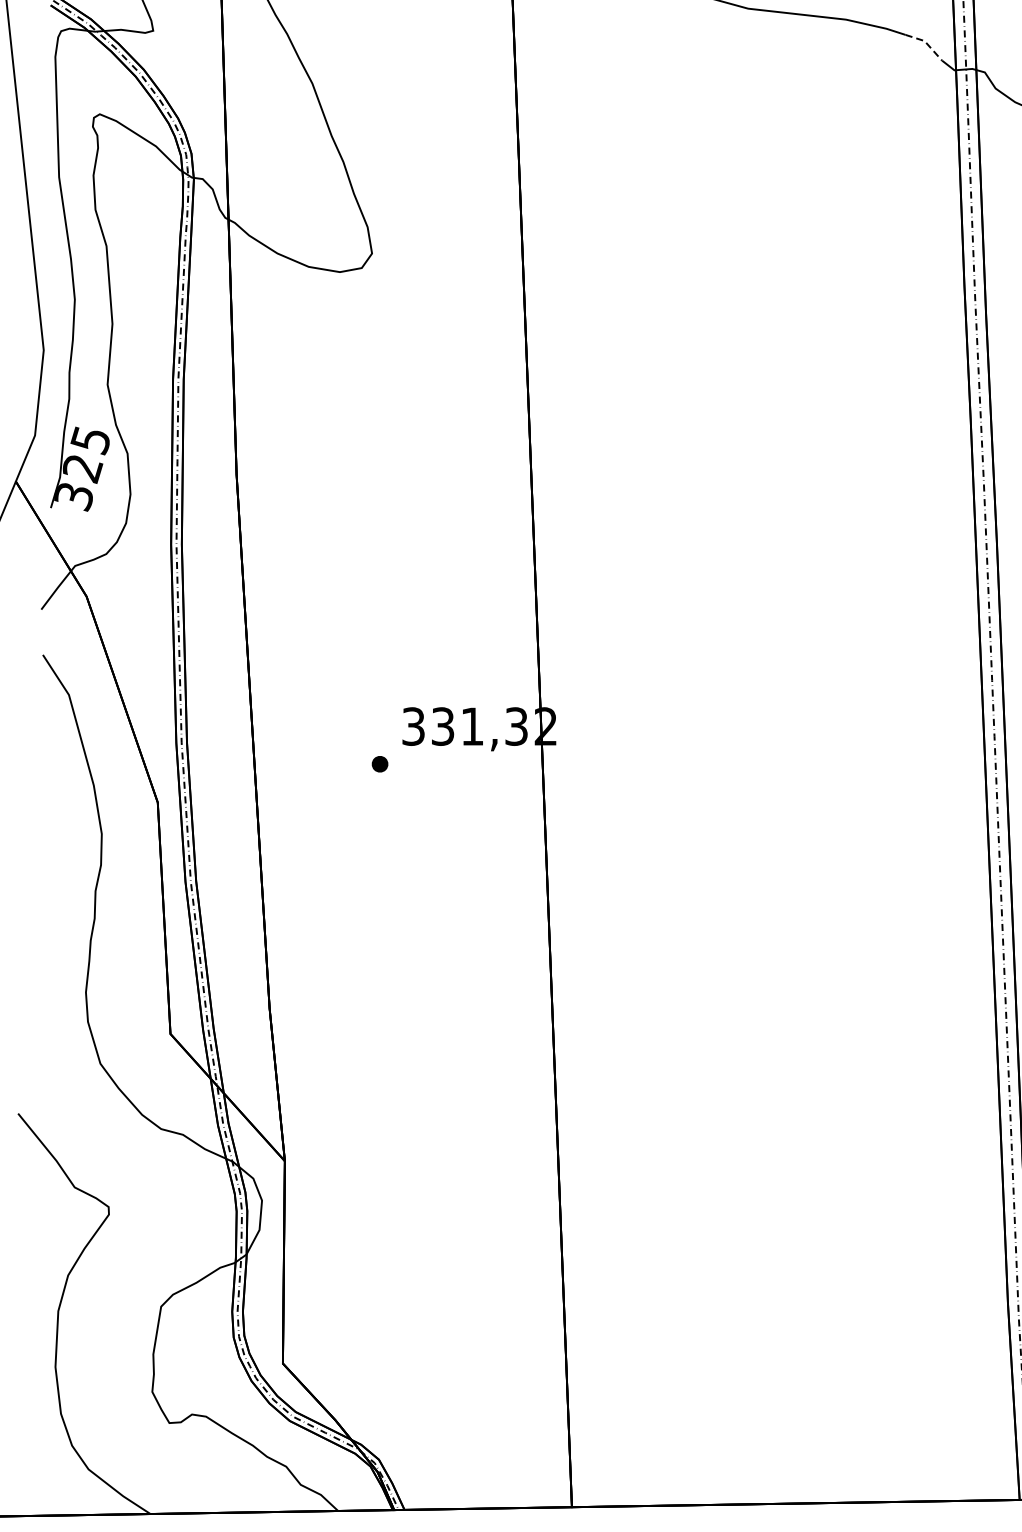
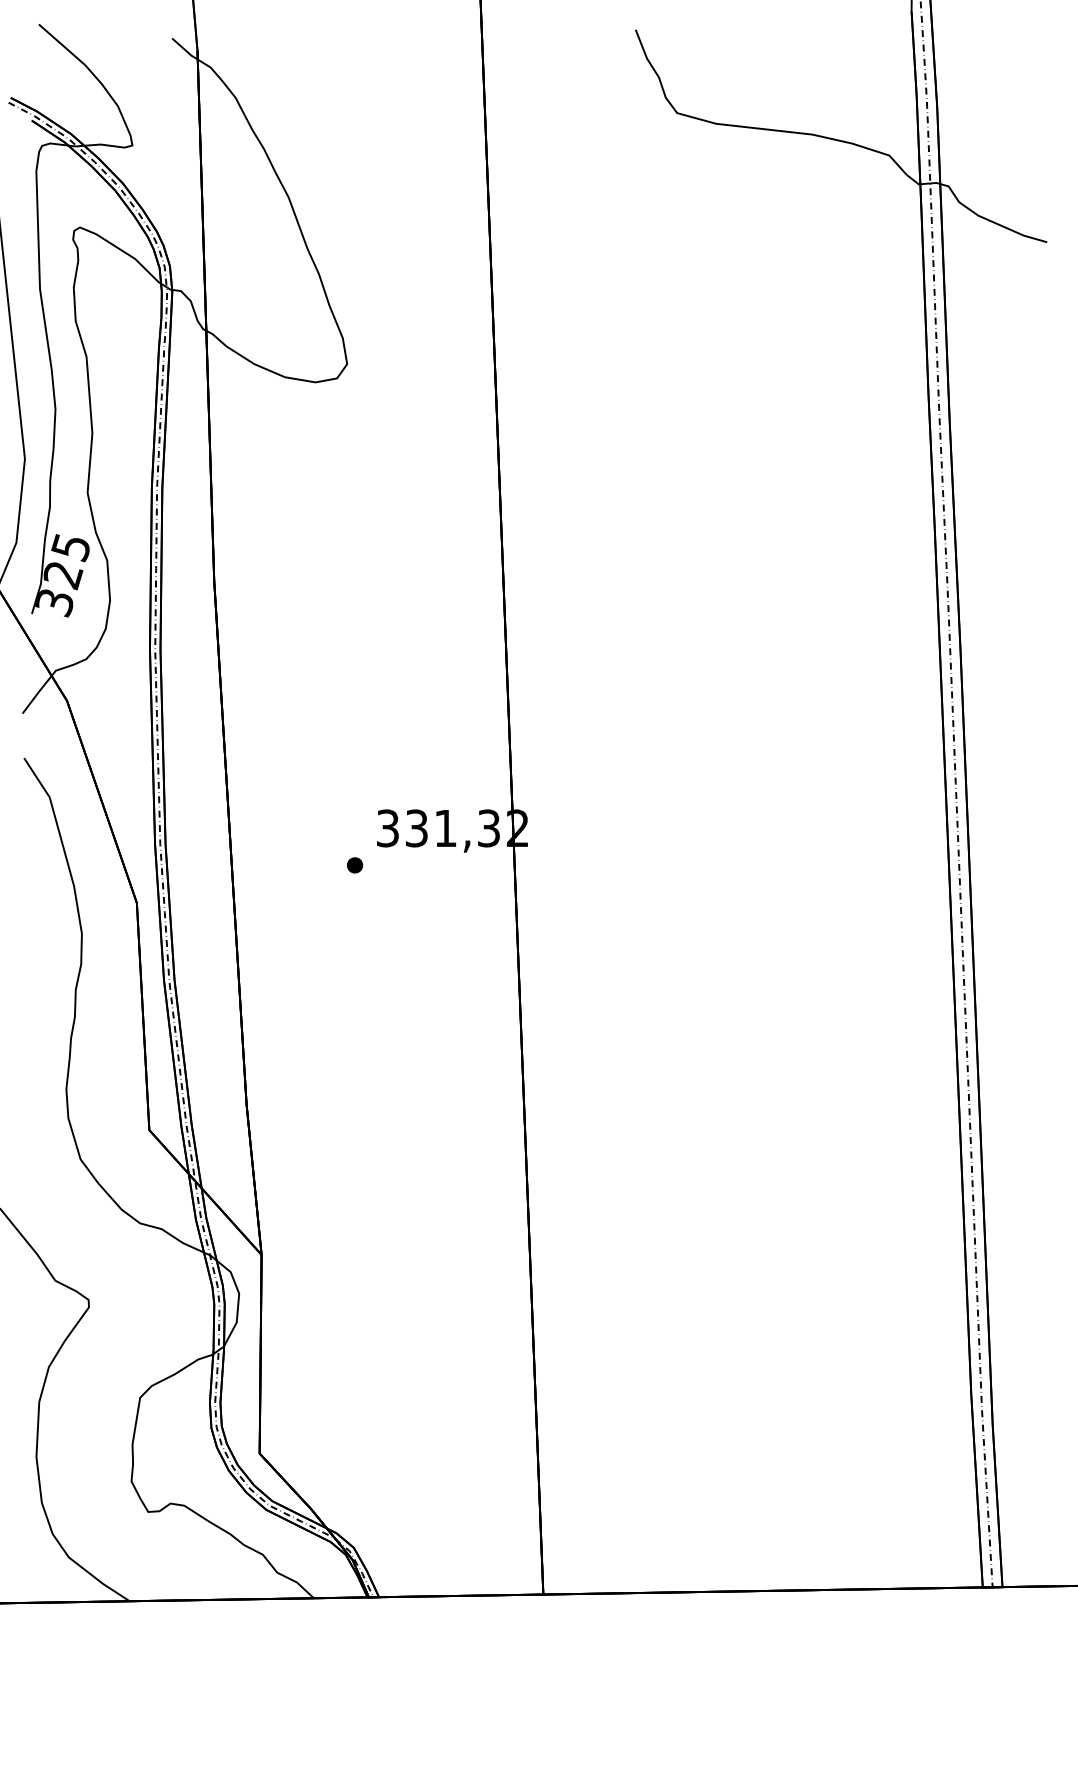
line: (927, 44) -> (892, 158), dashed -> solid

